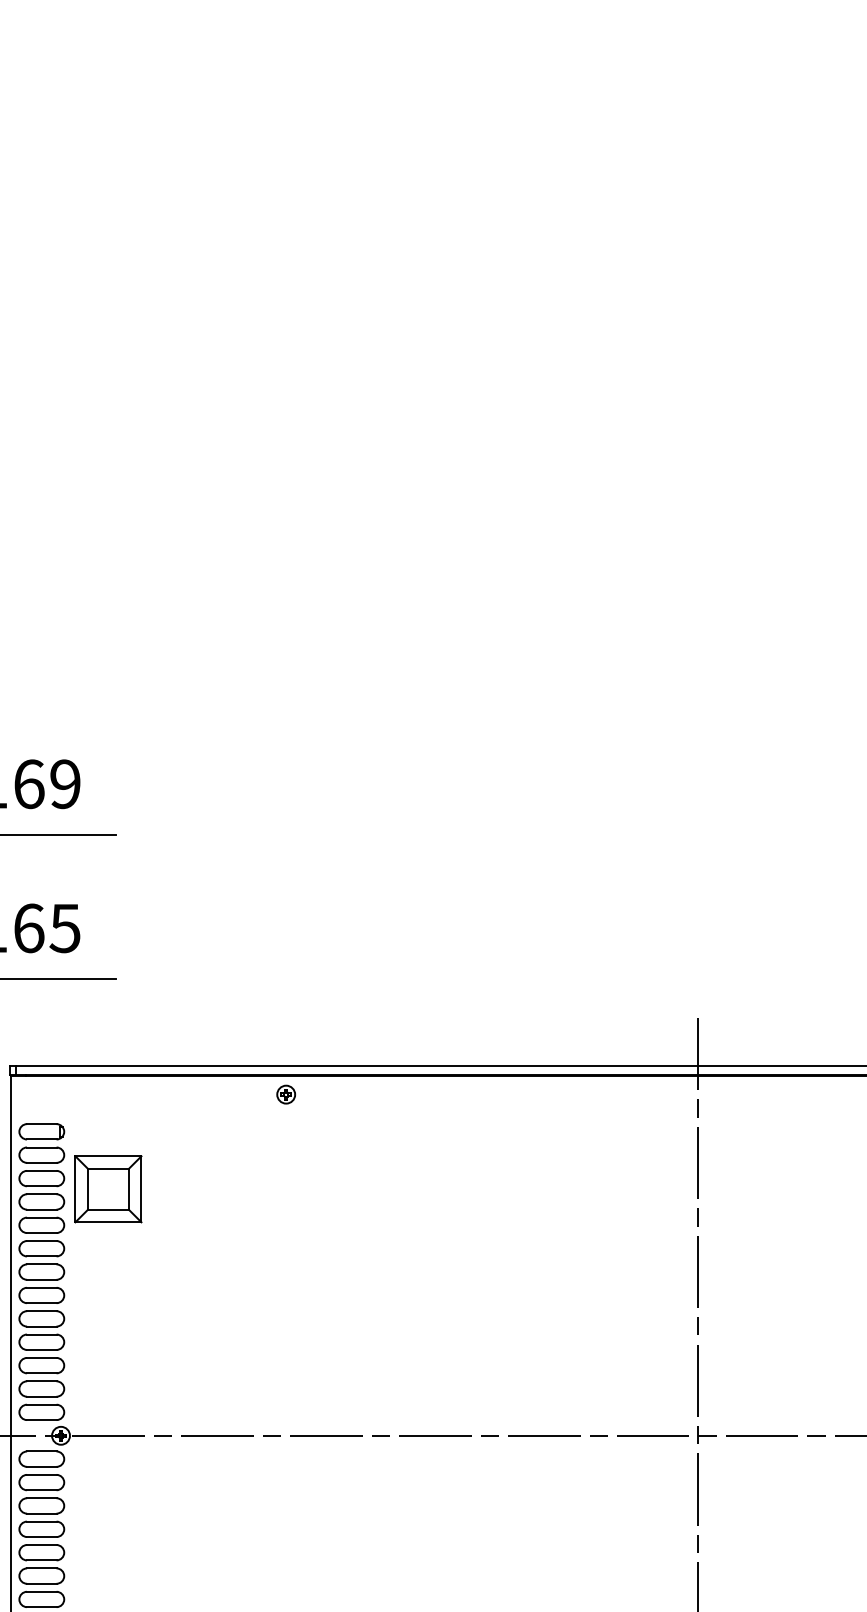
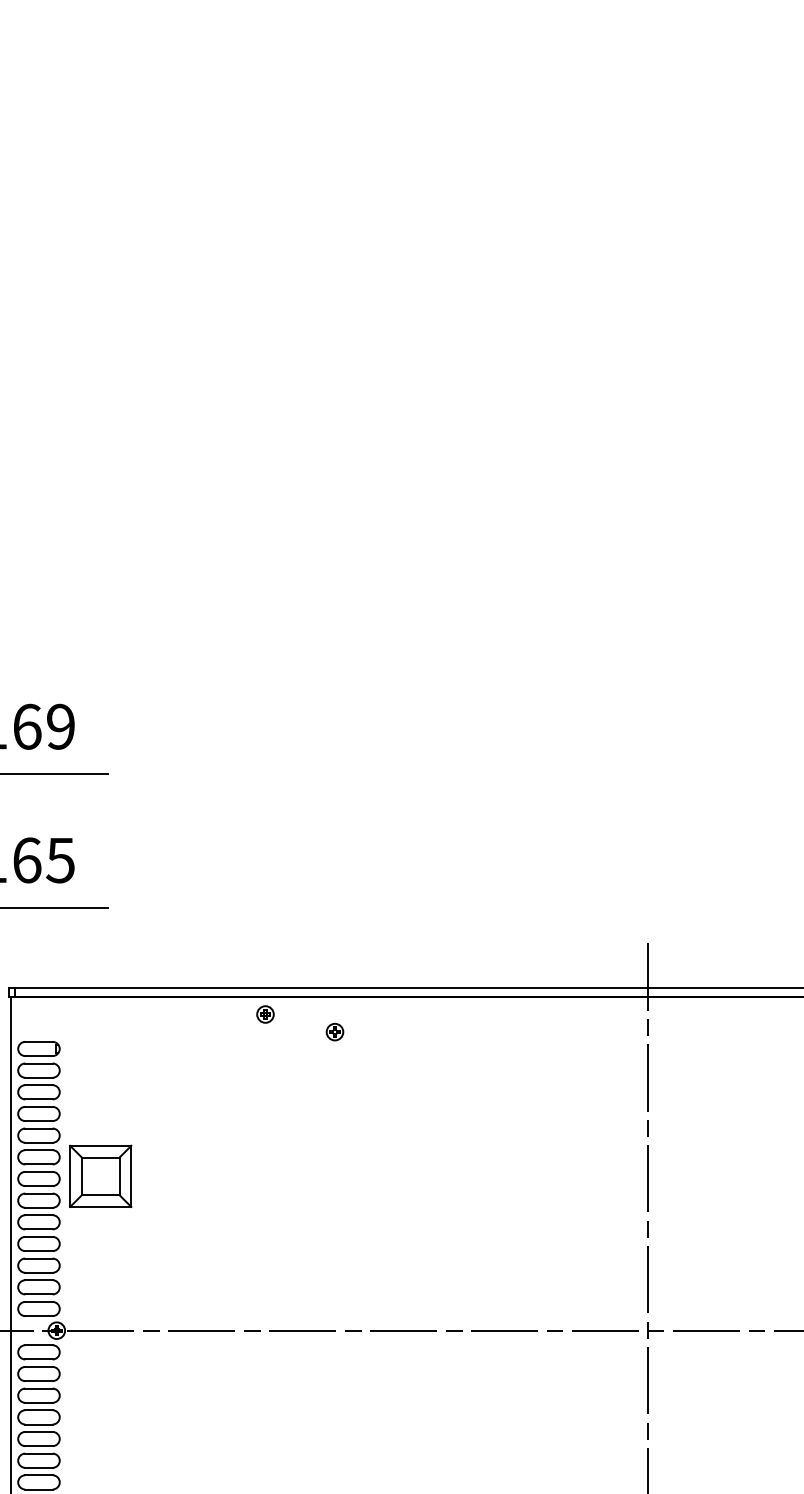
part: (361, 1113) -> (335, 1031), added
part: (108, 1189) -> (100, 1176), moved

